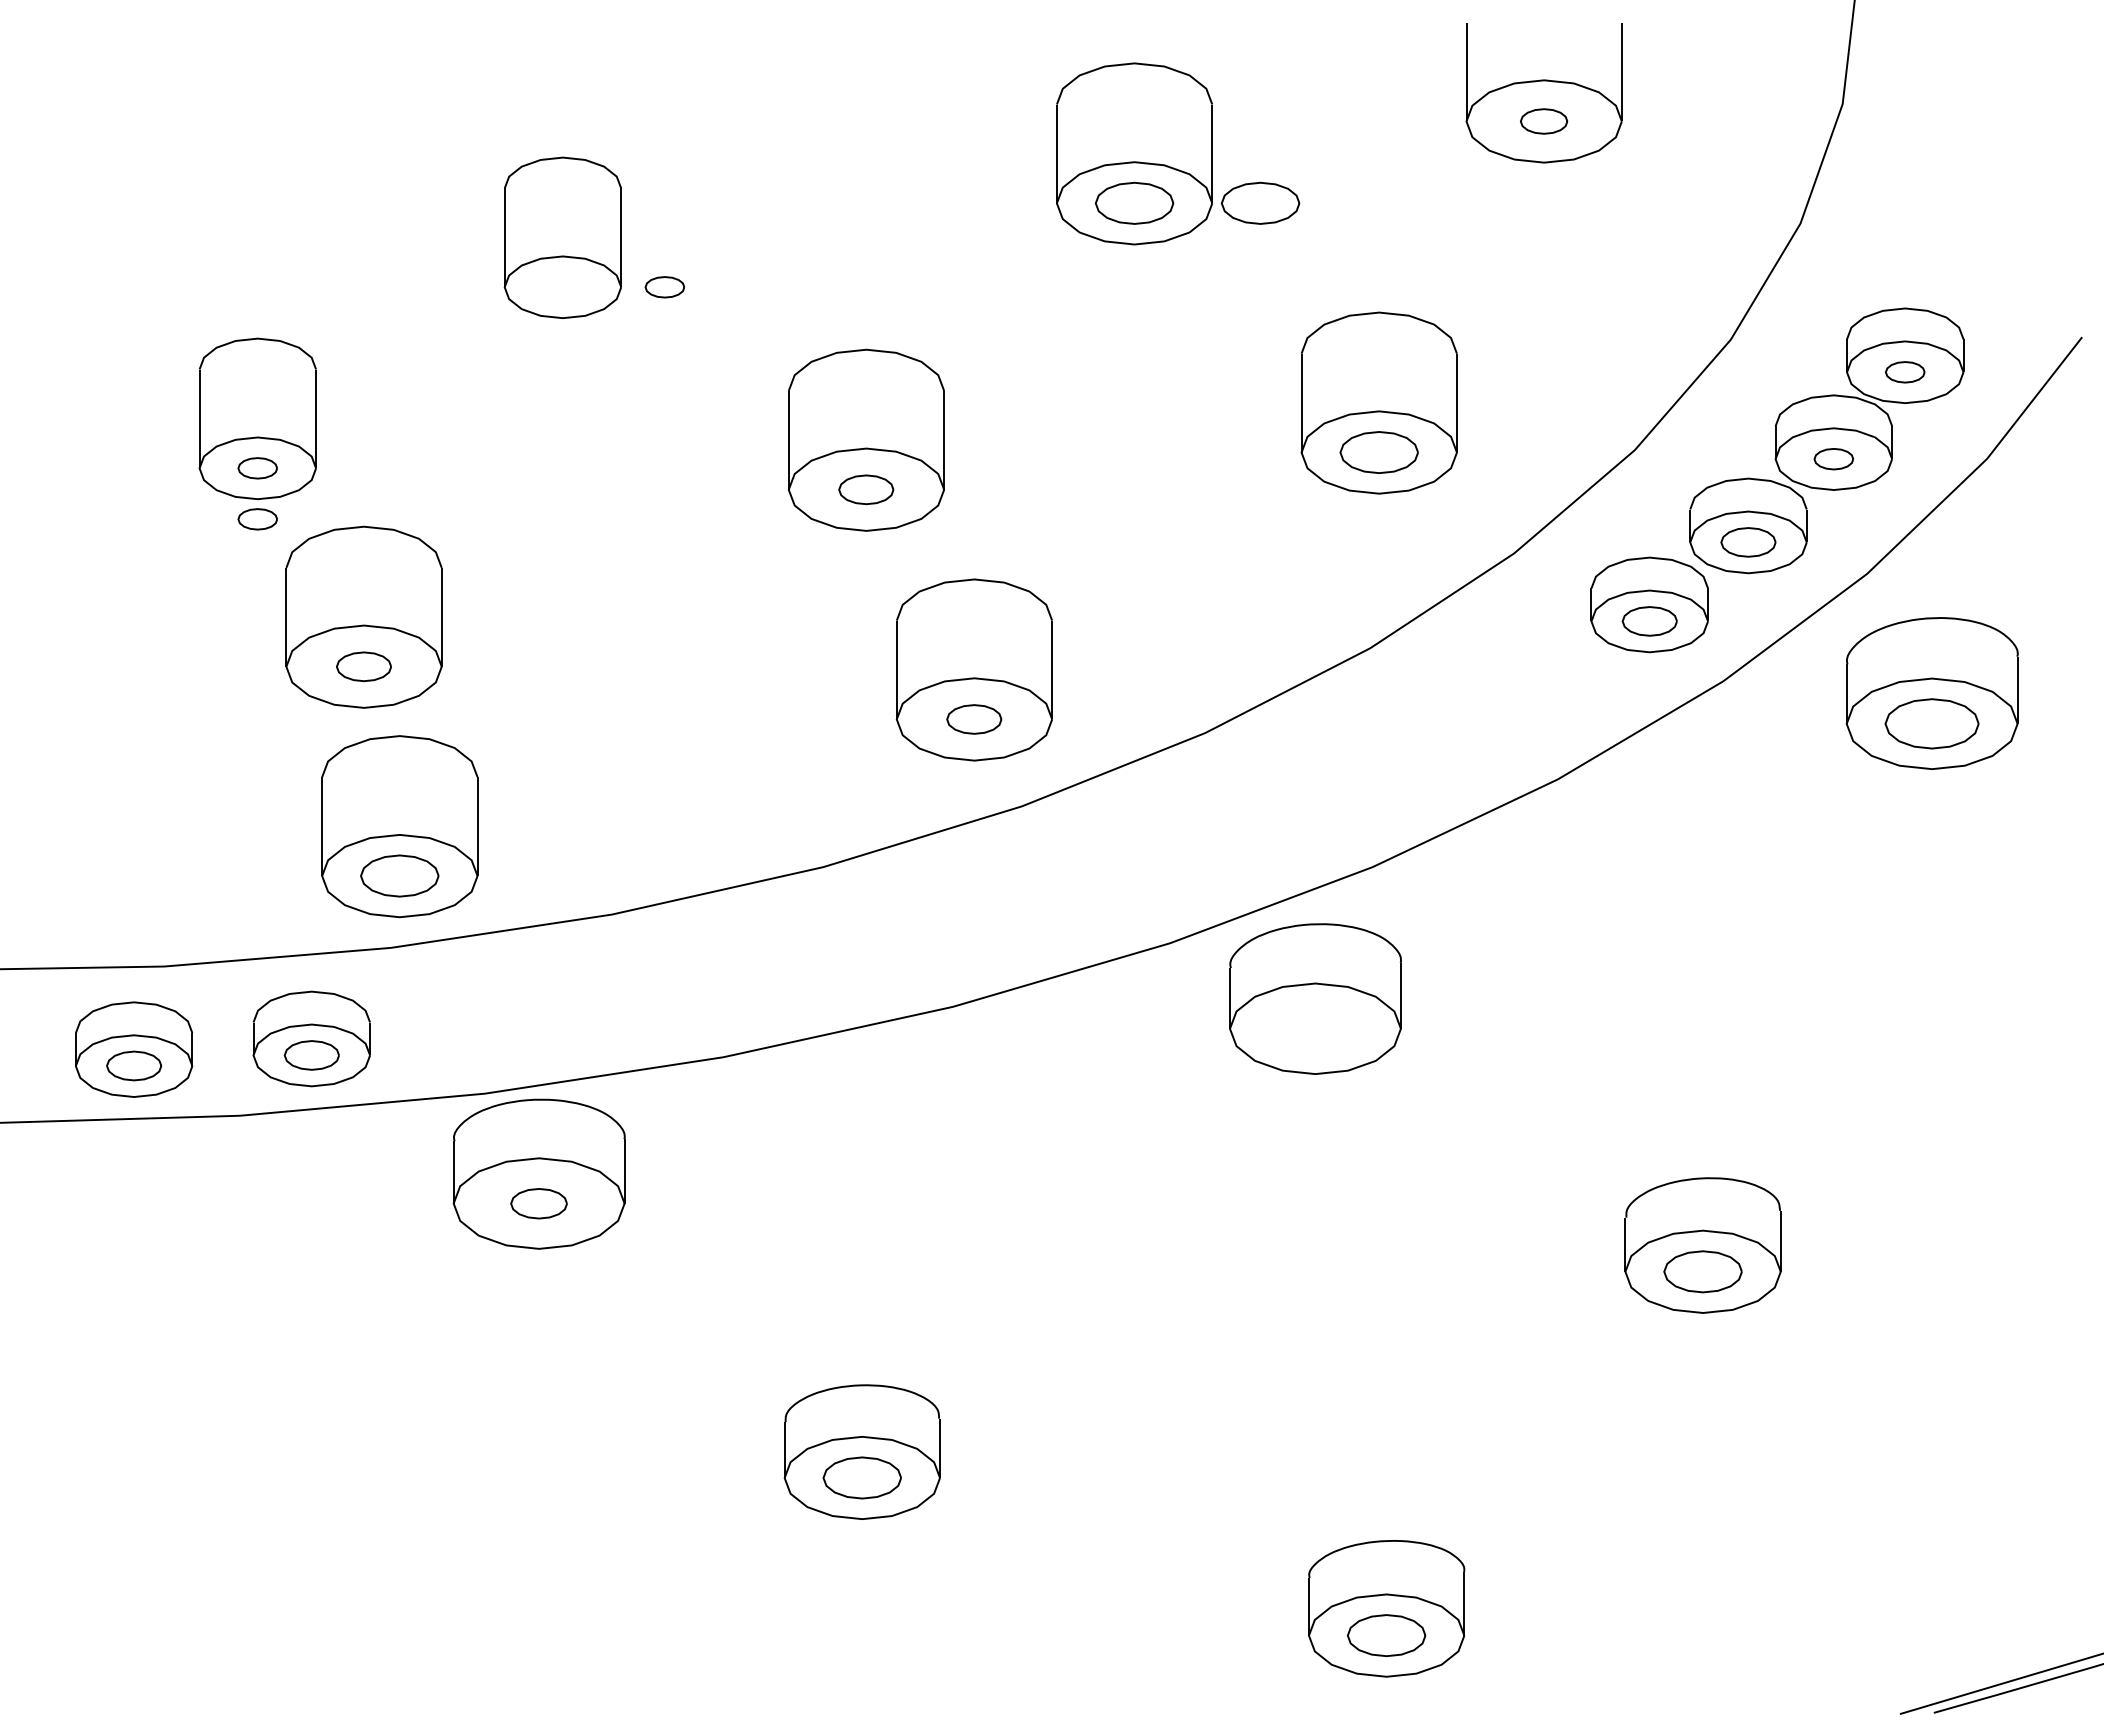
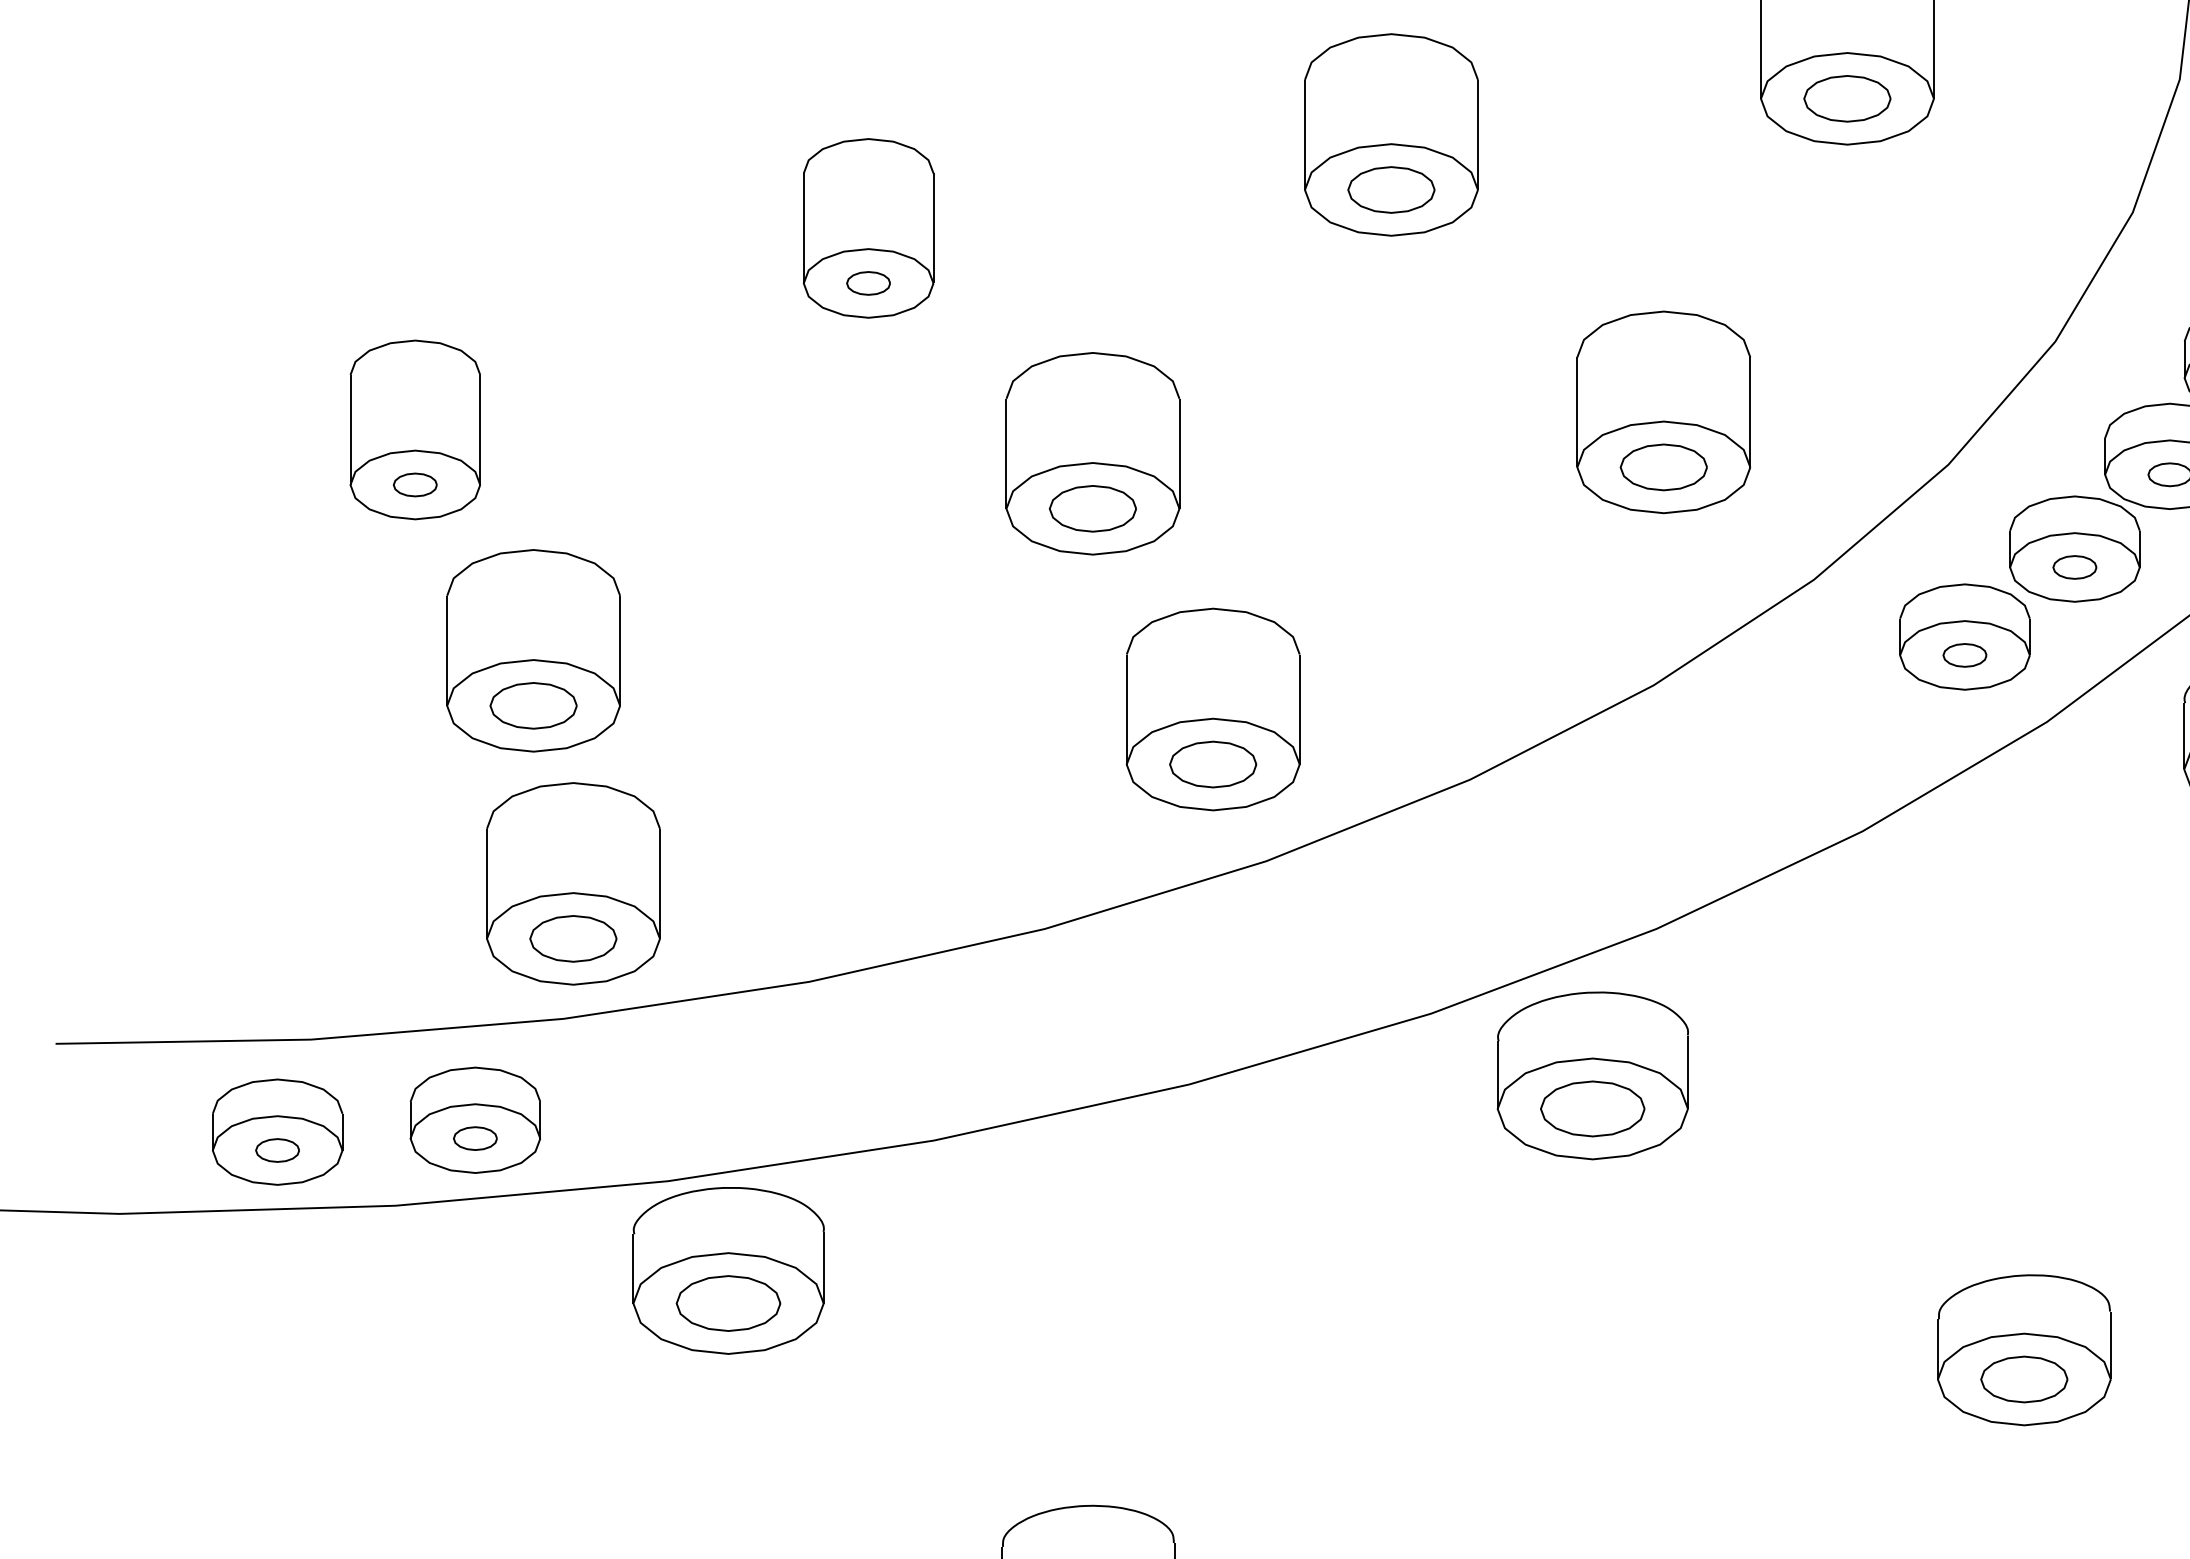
part: (1543, 121) -> (1846, 98), size x1.67
part: (1260, 202) -> (1531, 189), removed
part: (562, 237) -> (868, 227), moved
part: (865, 489) -> (1091, 508), size x1.43
part: (257, 519) -> (415, 541), removed
part: (1748, 542) -> (2074, 567), size x0.71
part: (1649, 621) -> (1964, 655), size x0.71
part: (363, 666) -> (533, 705), size x1.43
part: (973, 719) -> (1212, 764), size x1.43
part: (1315, 1028) -> (1592, 1108), added
part: (311, 1055) -> (475, 1138), size x0.71
part: (133, 1066) -> (276, 1150), size x0.71
part: (538, 1203) -> (727, 1303), size x1.67

